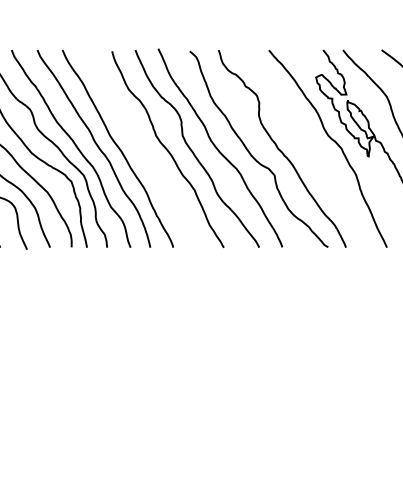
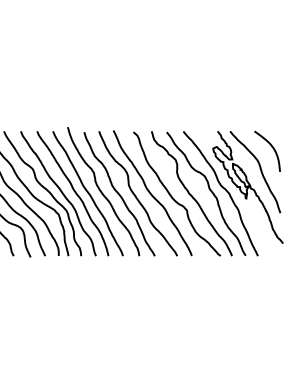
curve: (310, 143) -> (209, 190), added
curve: (140, 145) -> (102, 191), added

